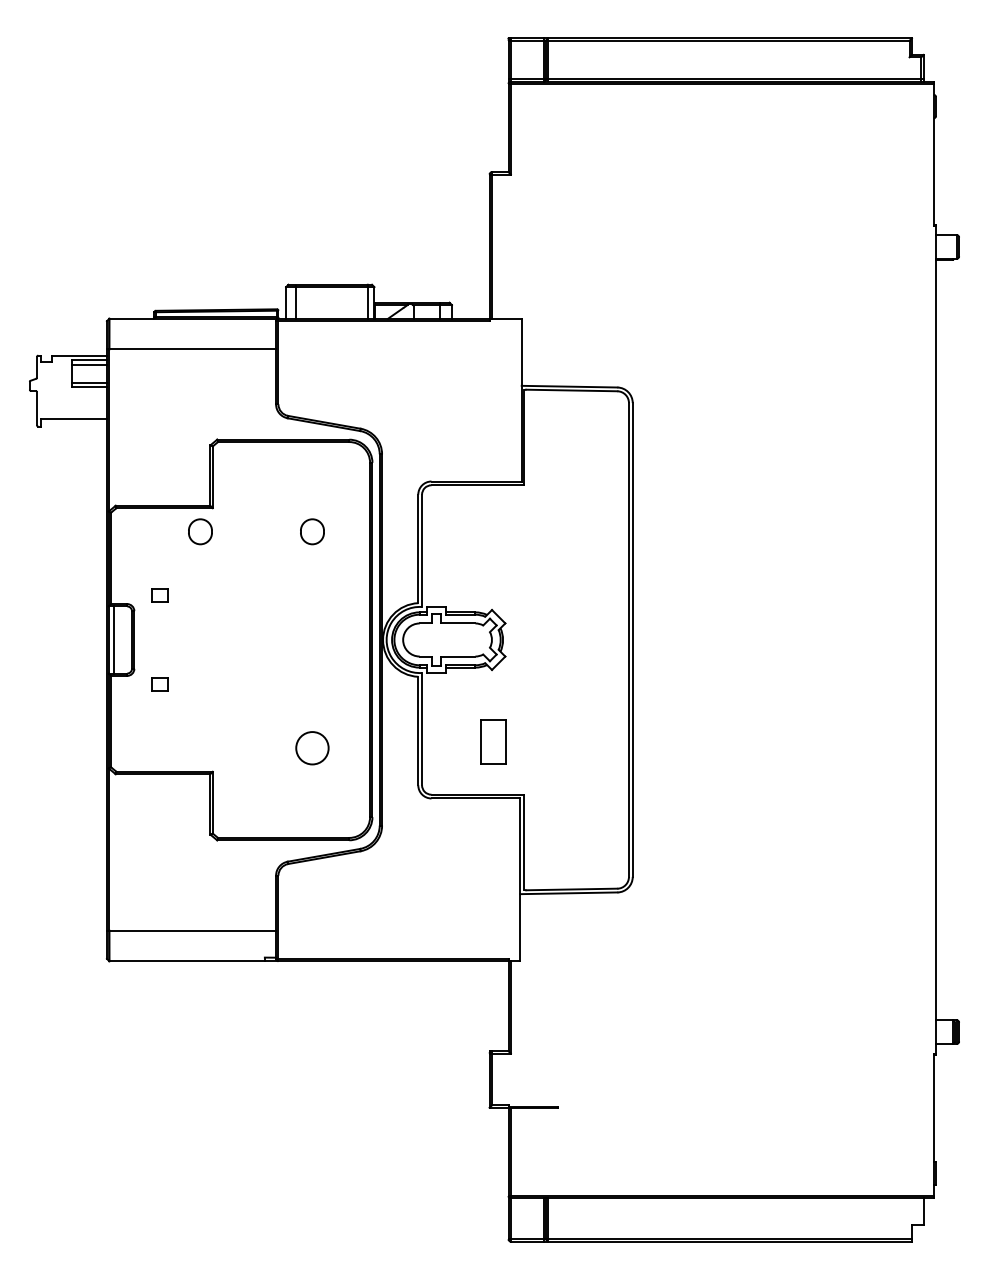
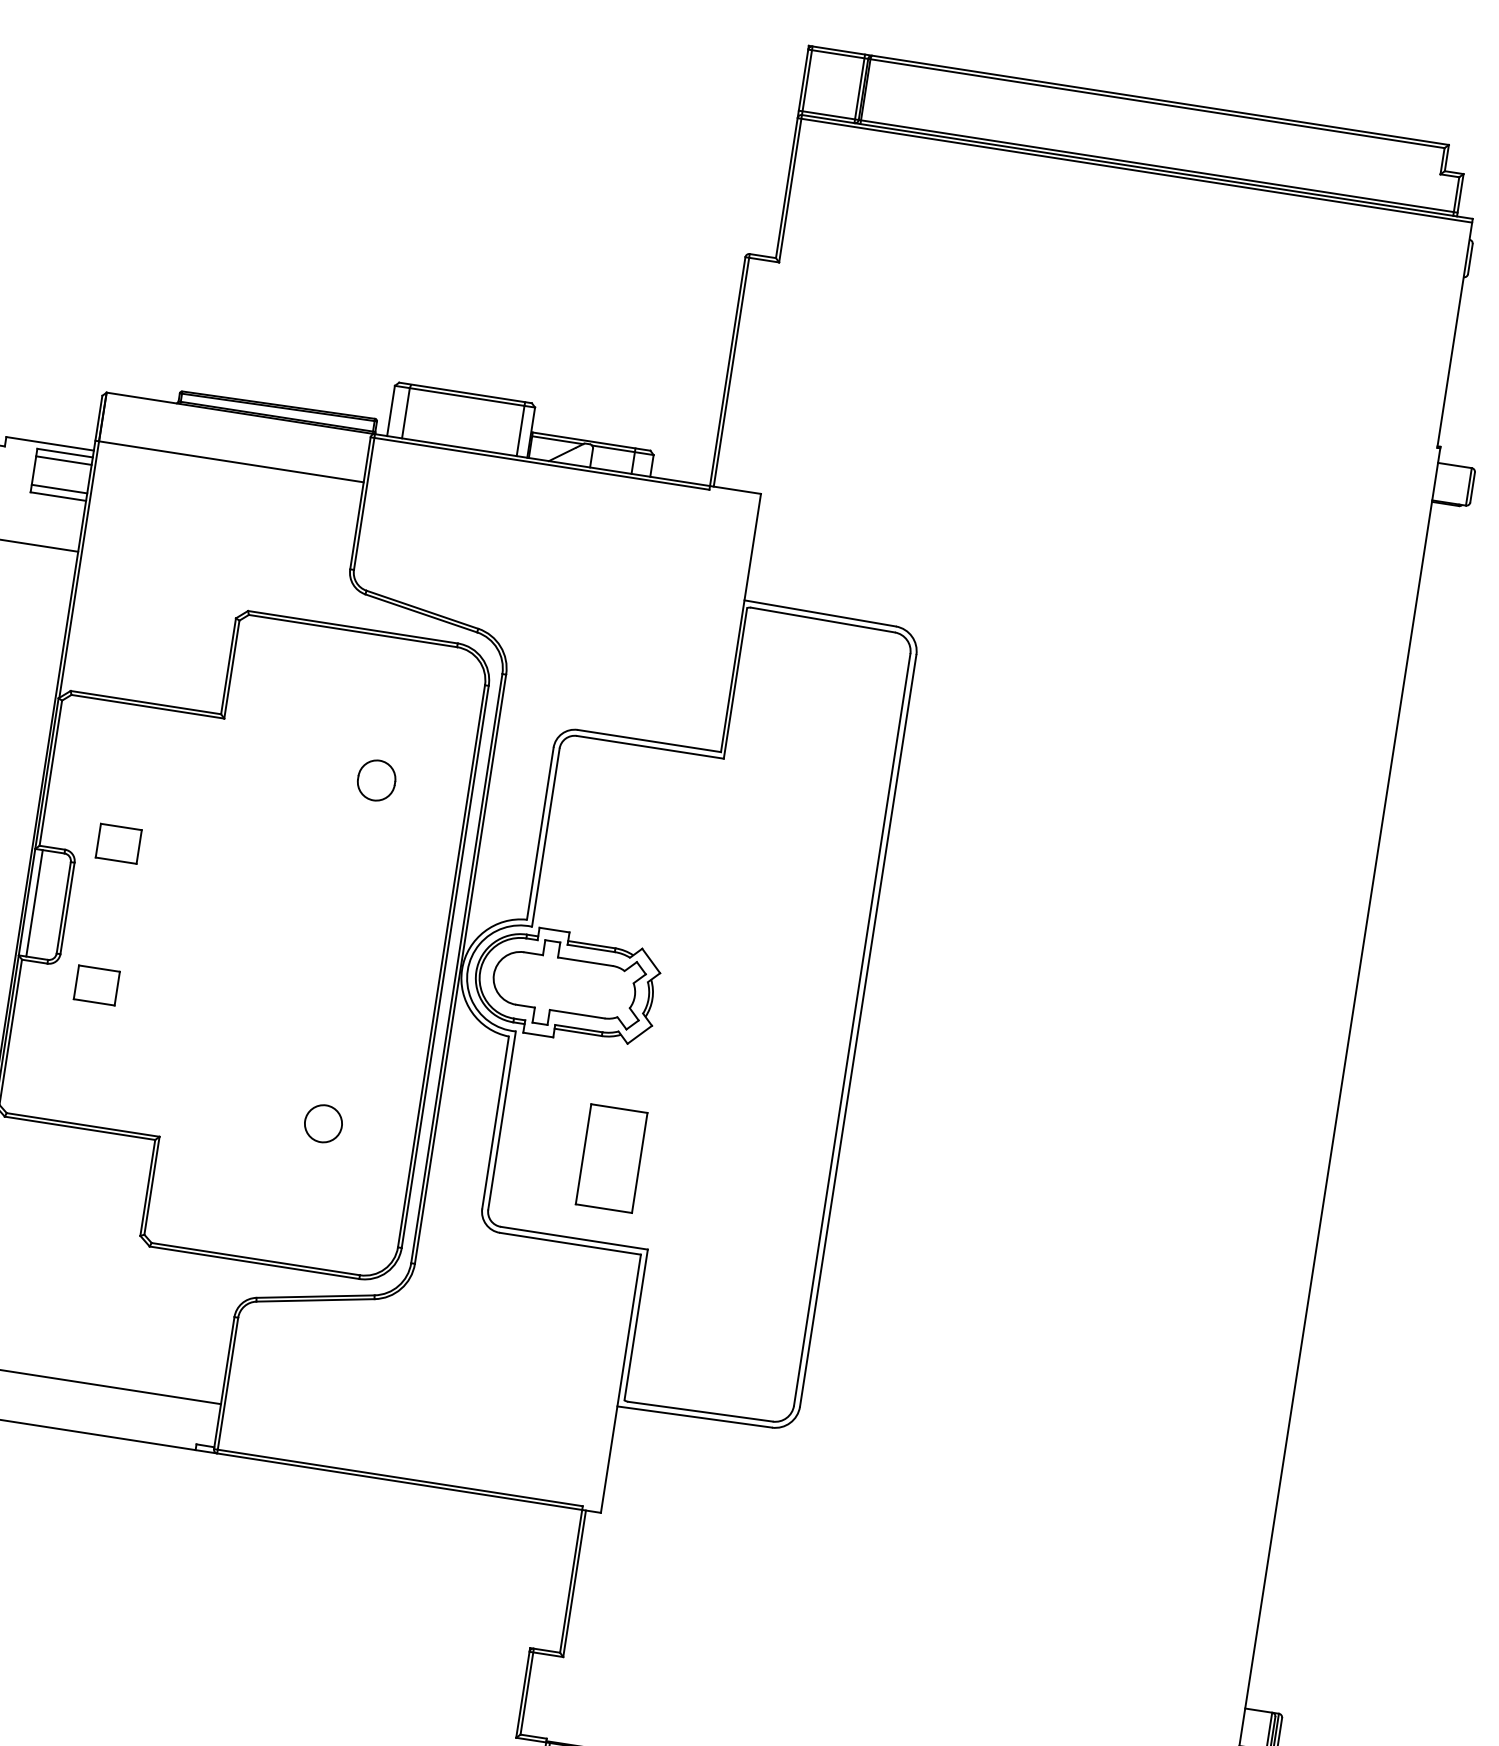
part: (200, 531) -> (199, 752), removed
part: (159, 595) -> (118, 844), size x1.67
part: (159, 684) -> (96, 985), size x1.67
part: (492, 742) -> (610, 1159), size x1.43
circle: (312, 747) -> (323, 1122), size x0.71

